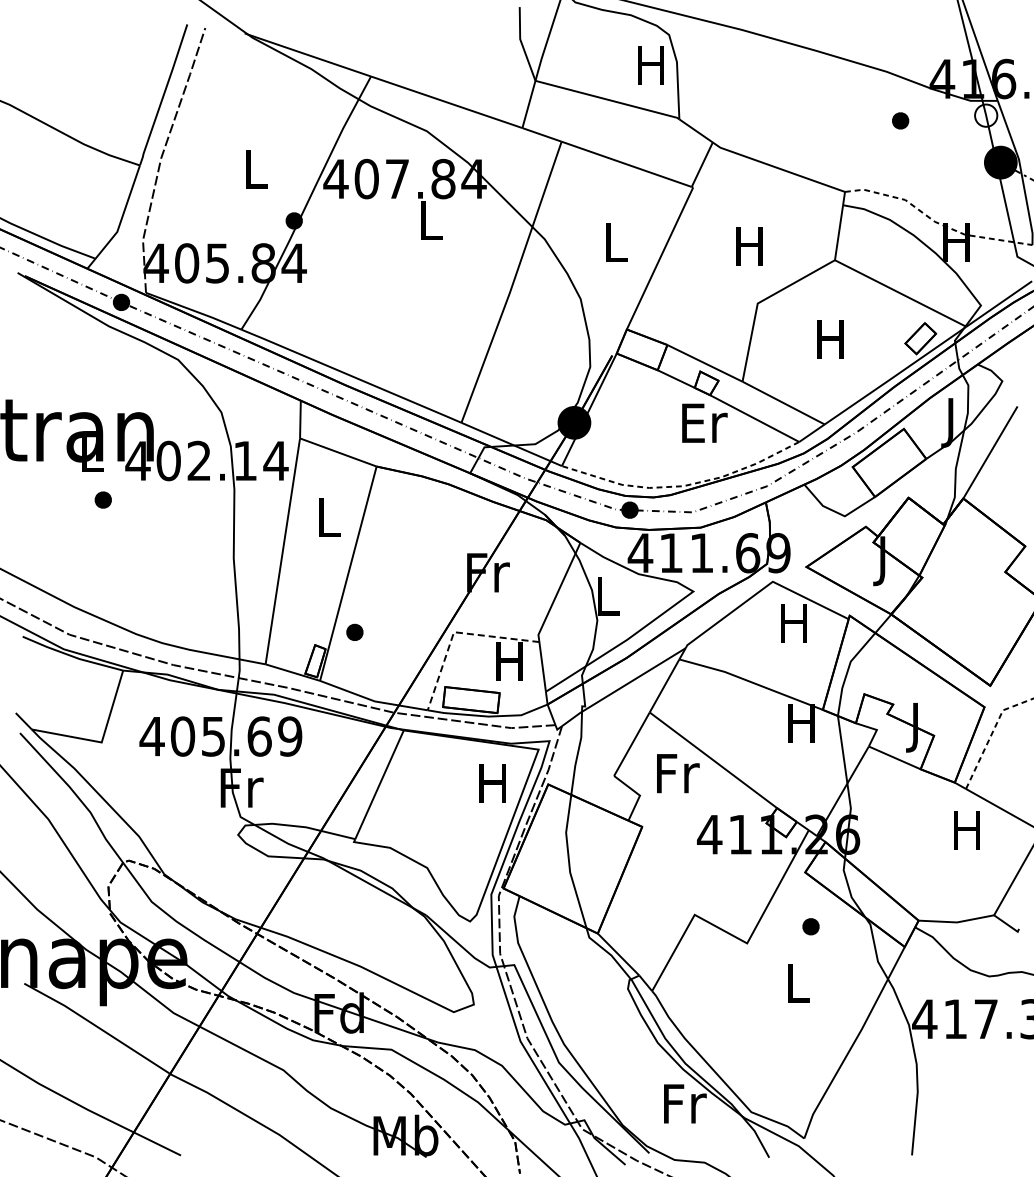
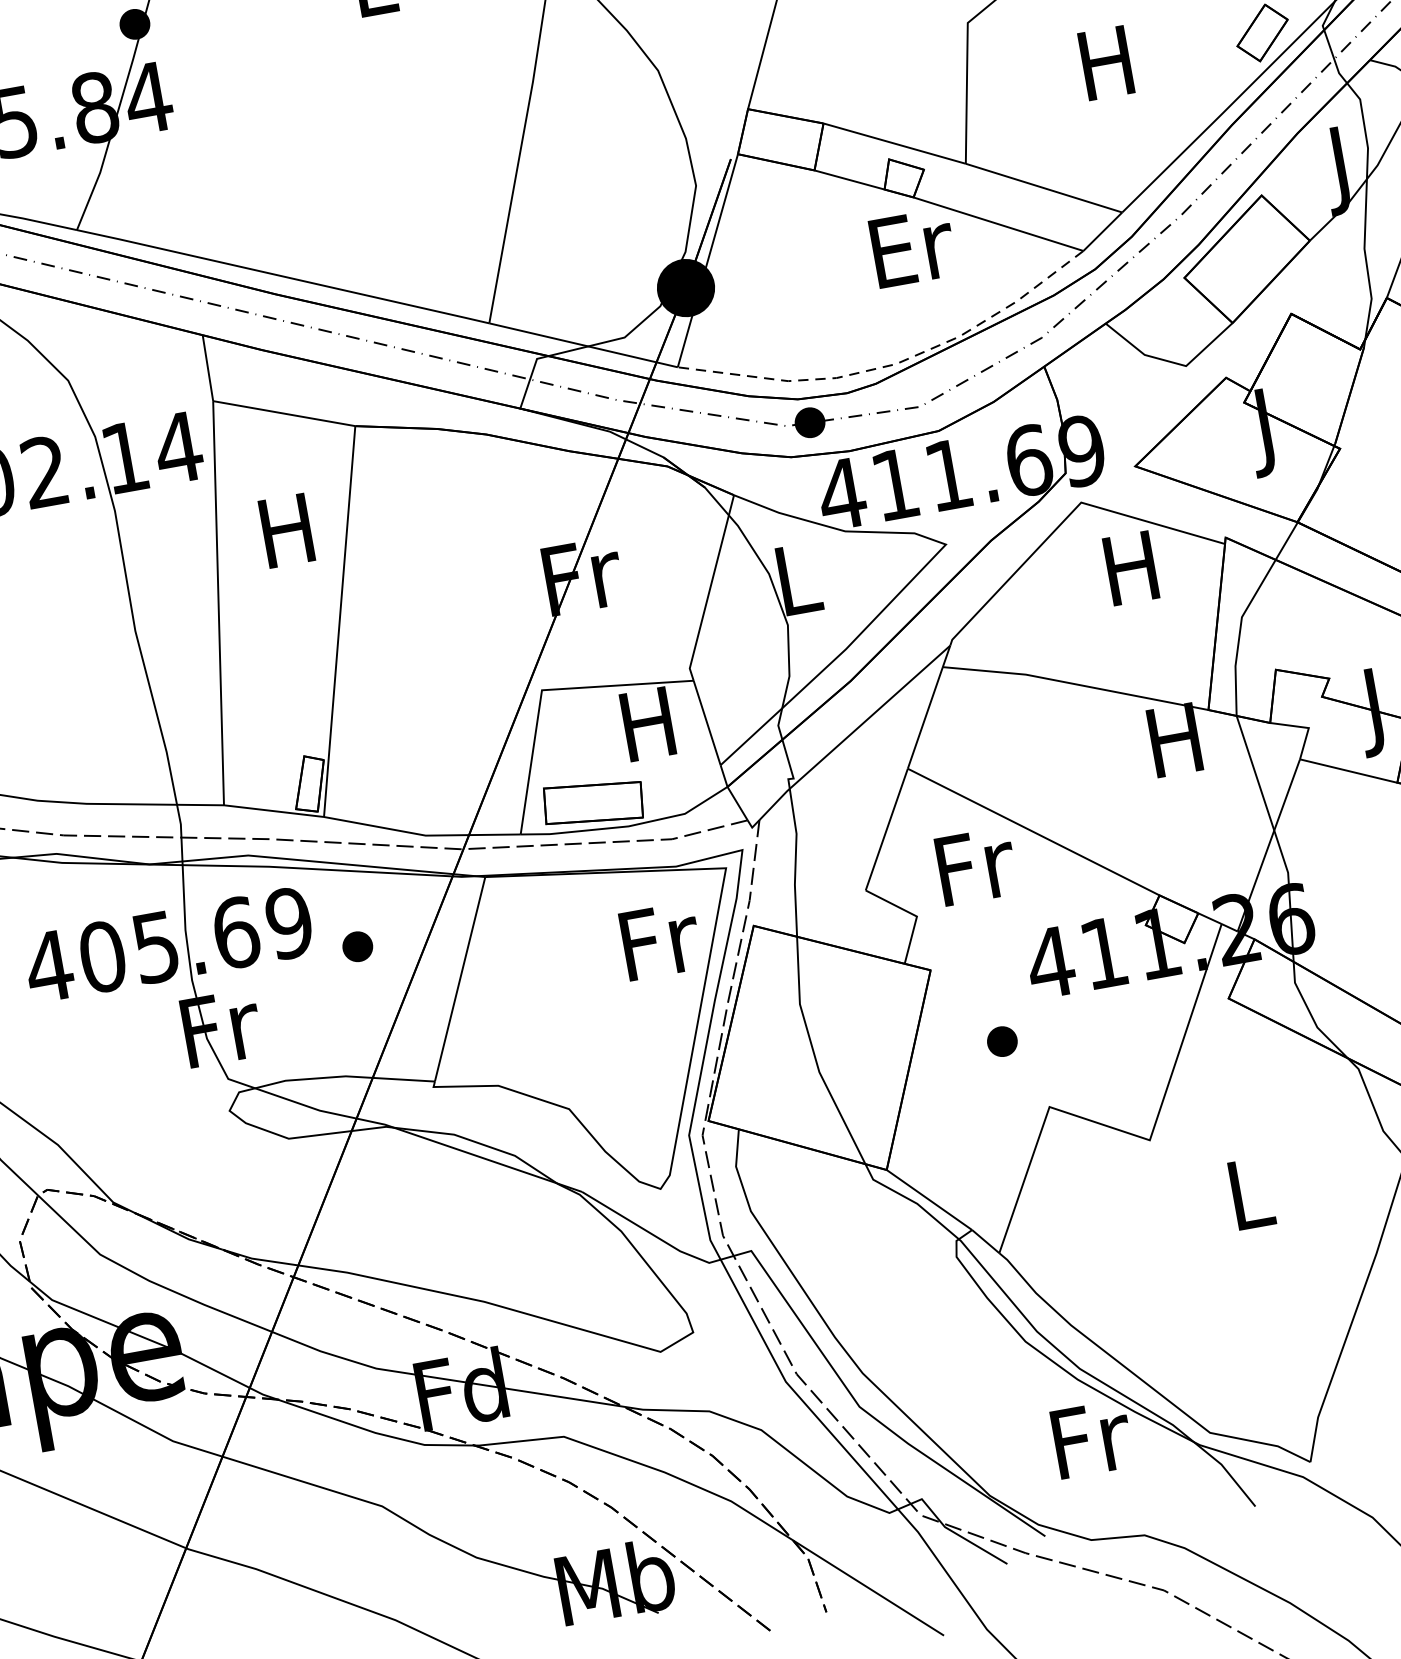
text: (327, 517) -> (285, 530), L -> H
part: (354, 631) -> (356, 945), moved
line: (455, 632) -> (544, 690), dashed -> solid
text: (494, 783) -> (659, 941), H -> Fr
part: (810, 926) -> (1001, 1041), moved

